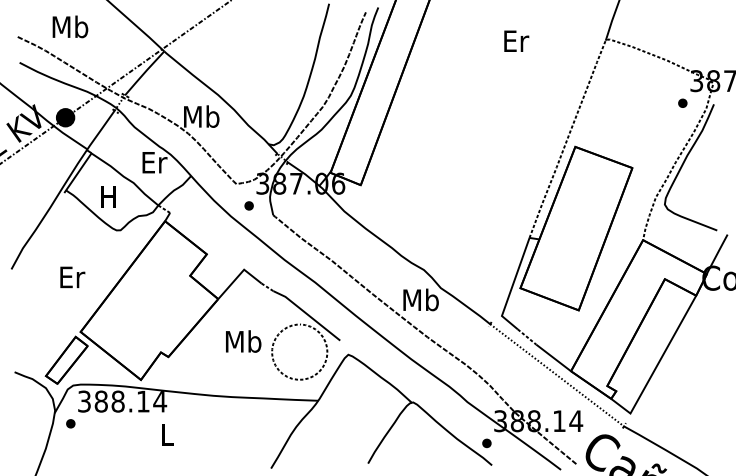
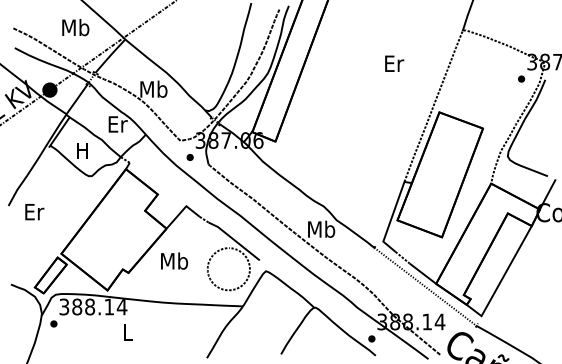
text: (70, 26) -> (75, 27), moved
text: (516, 40) -> (394, 63), moved
text: (72, 277) -> (34, 212), moved
text: (243, 341) -> (174, 261), moved

